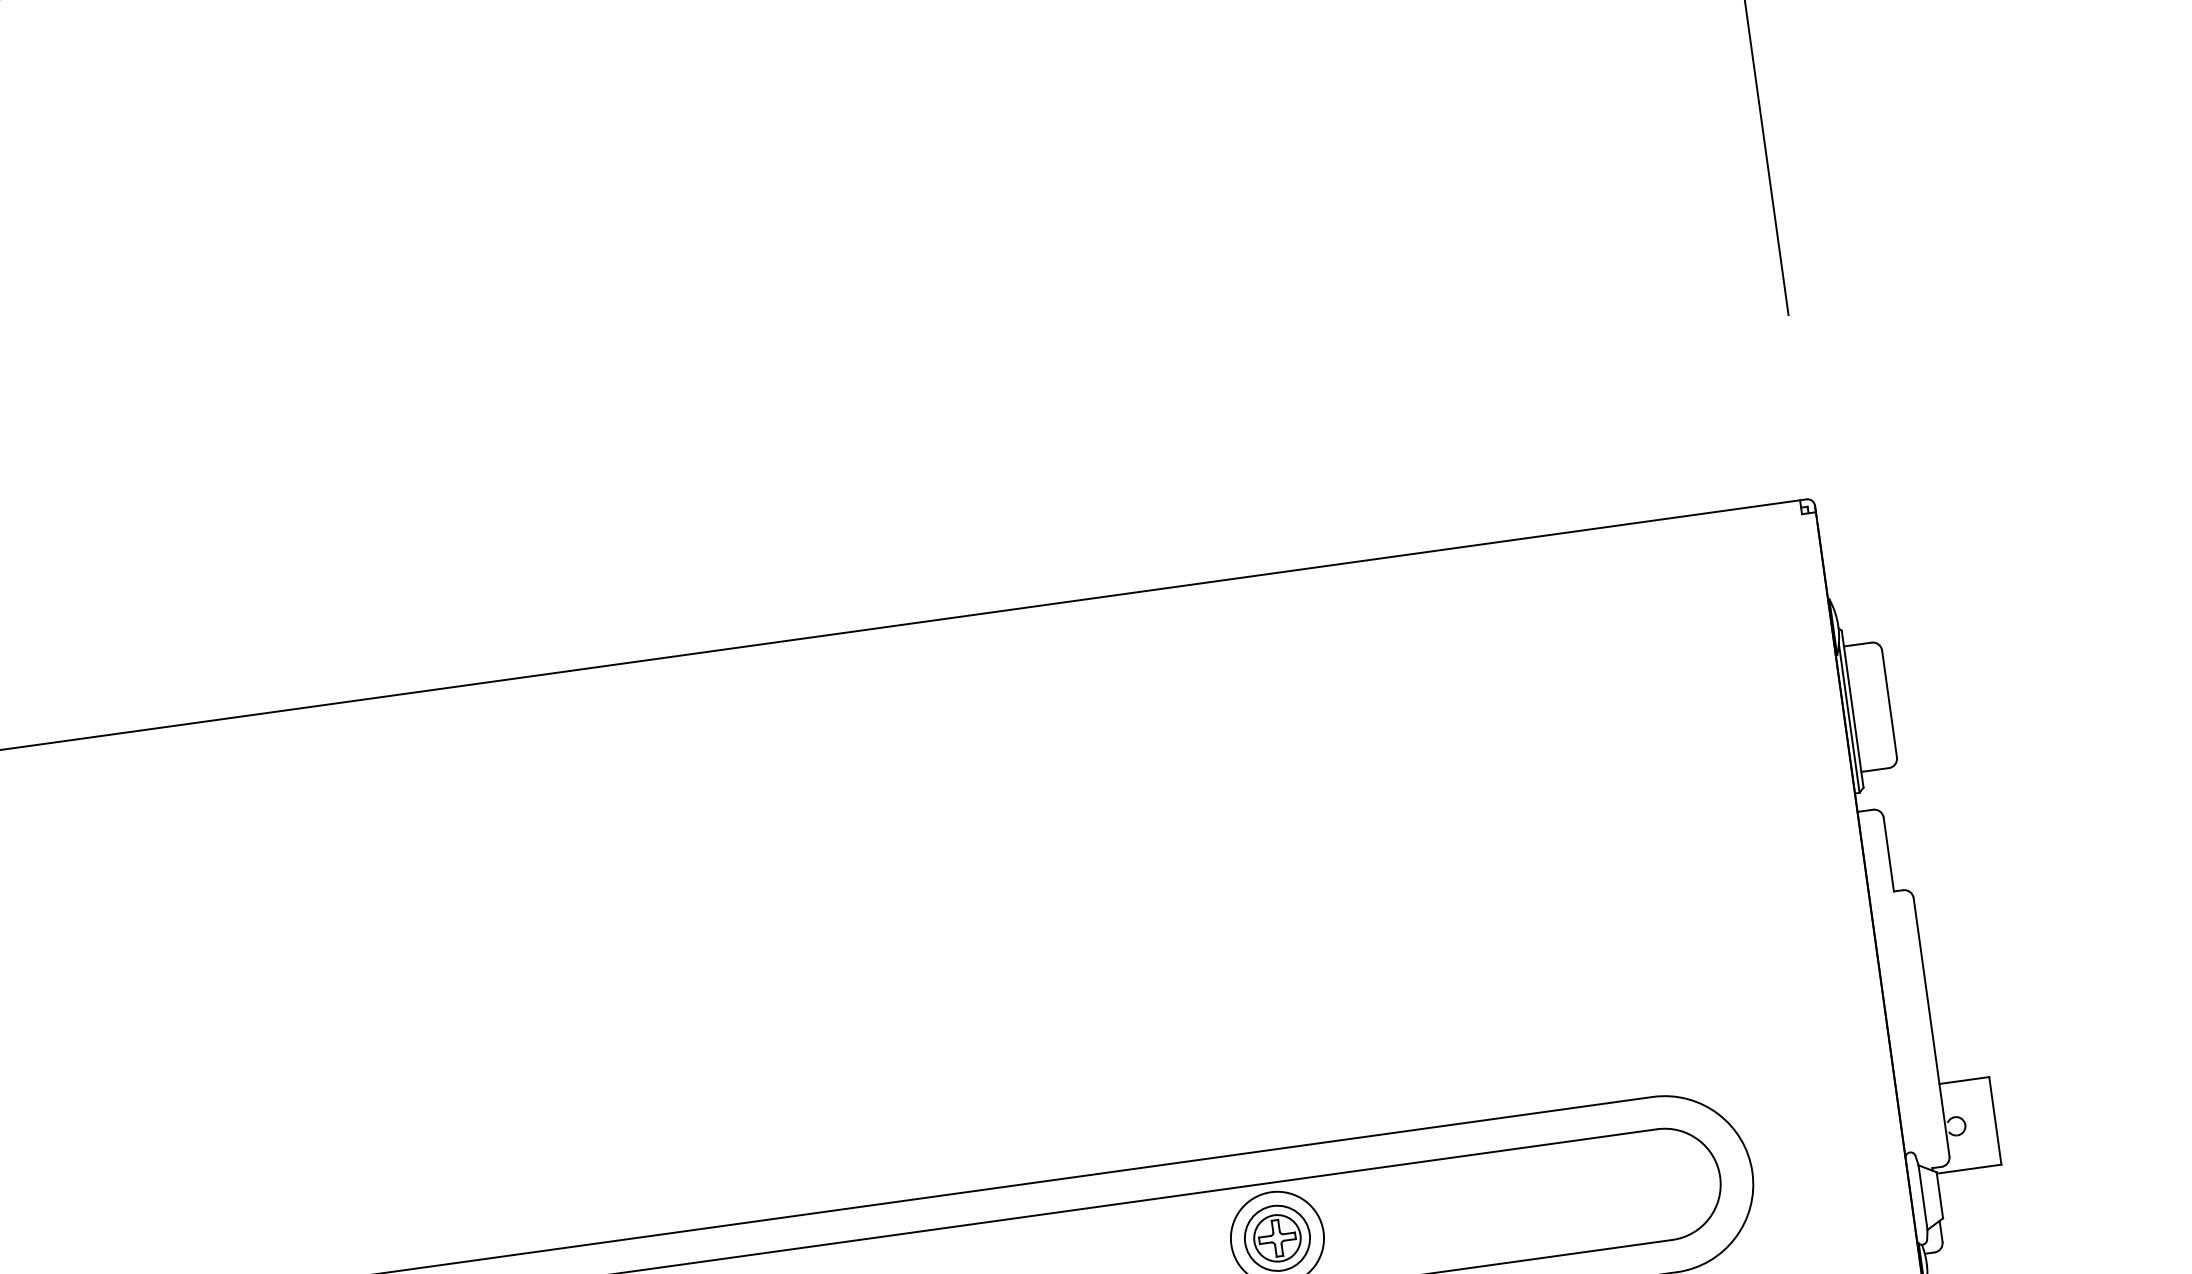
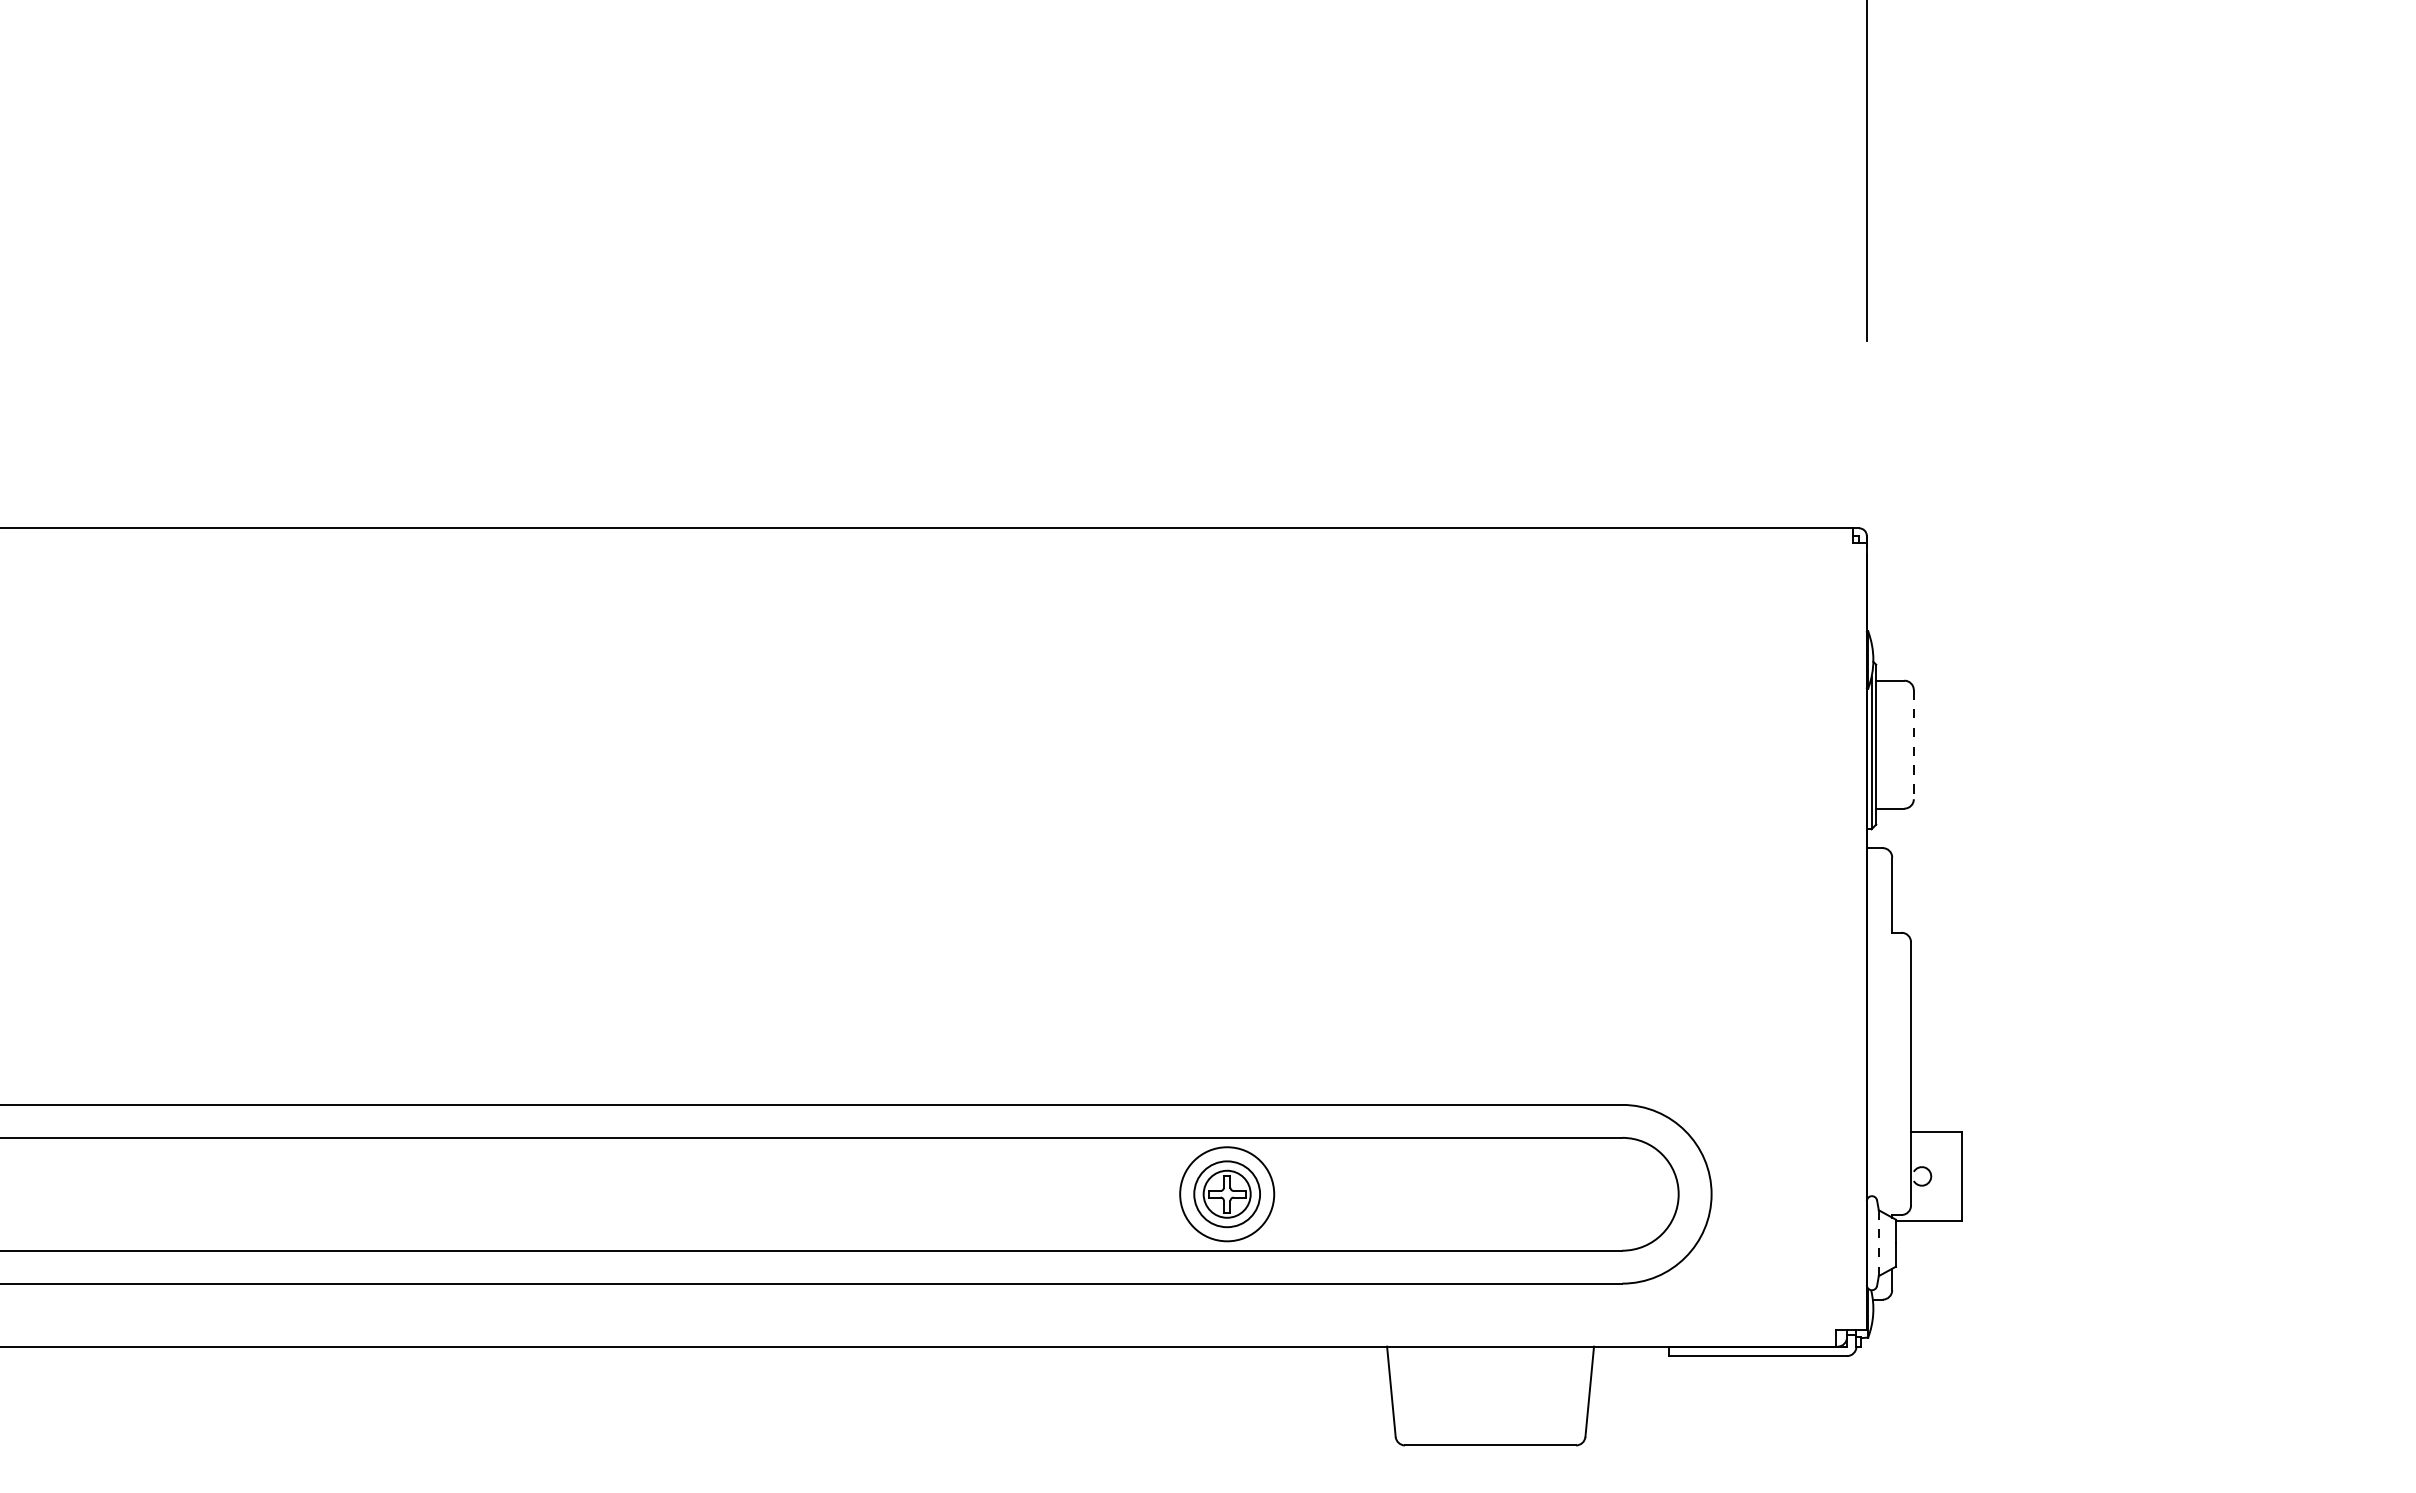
line: (1889, 703) -> (1913, 744), solid -> dashed
line: (1922, 1197) -> (1878, 1243), solid -> dashed

